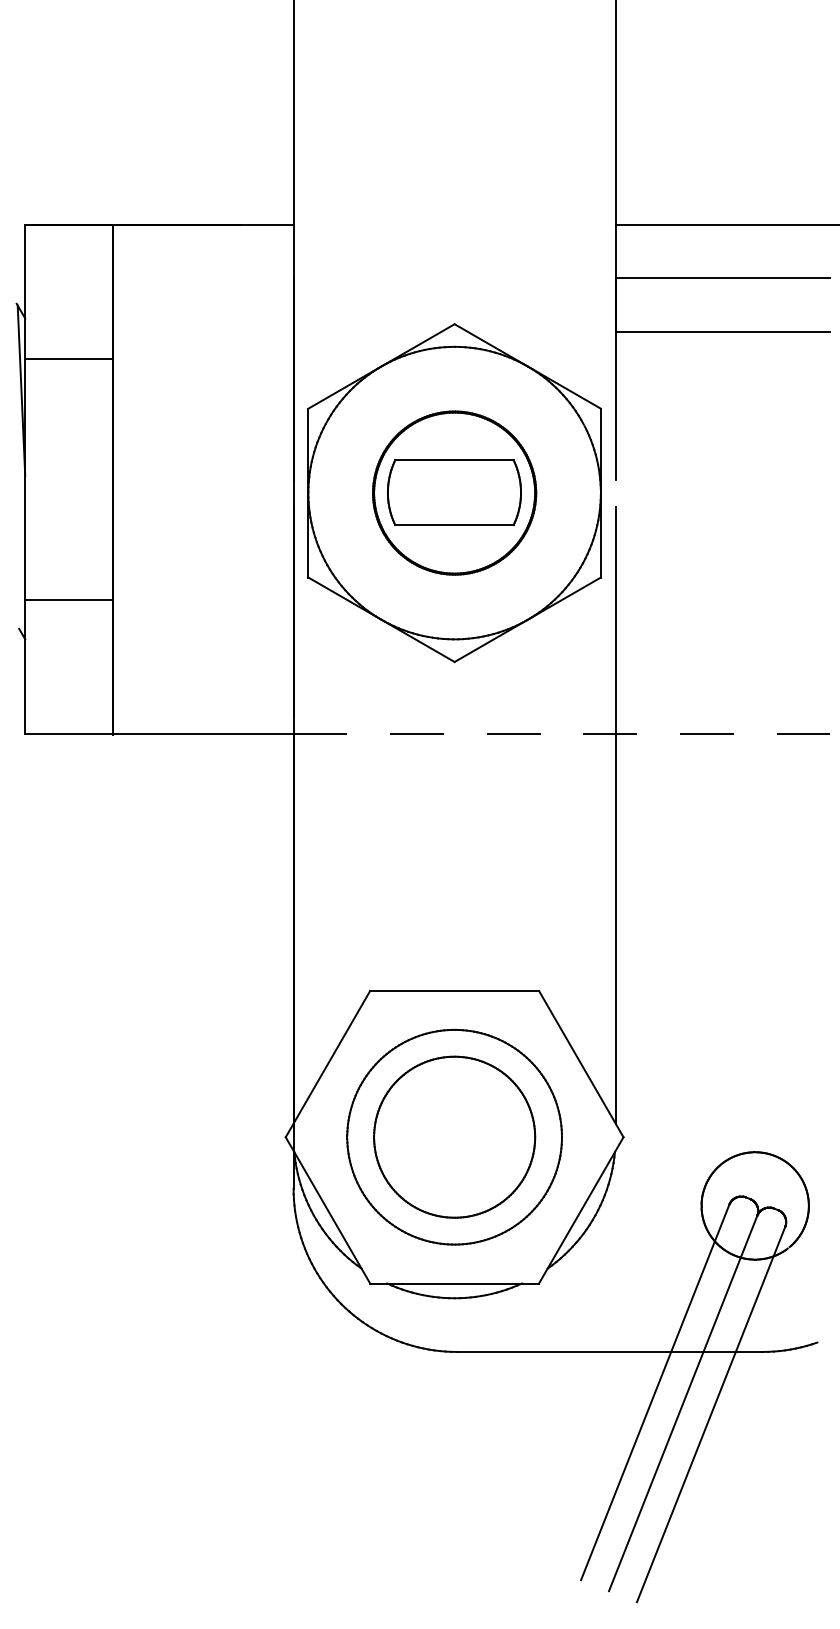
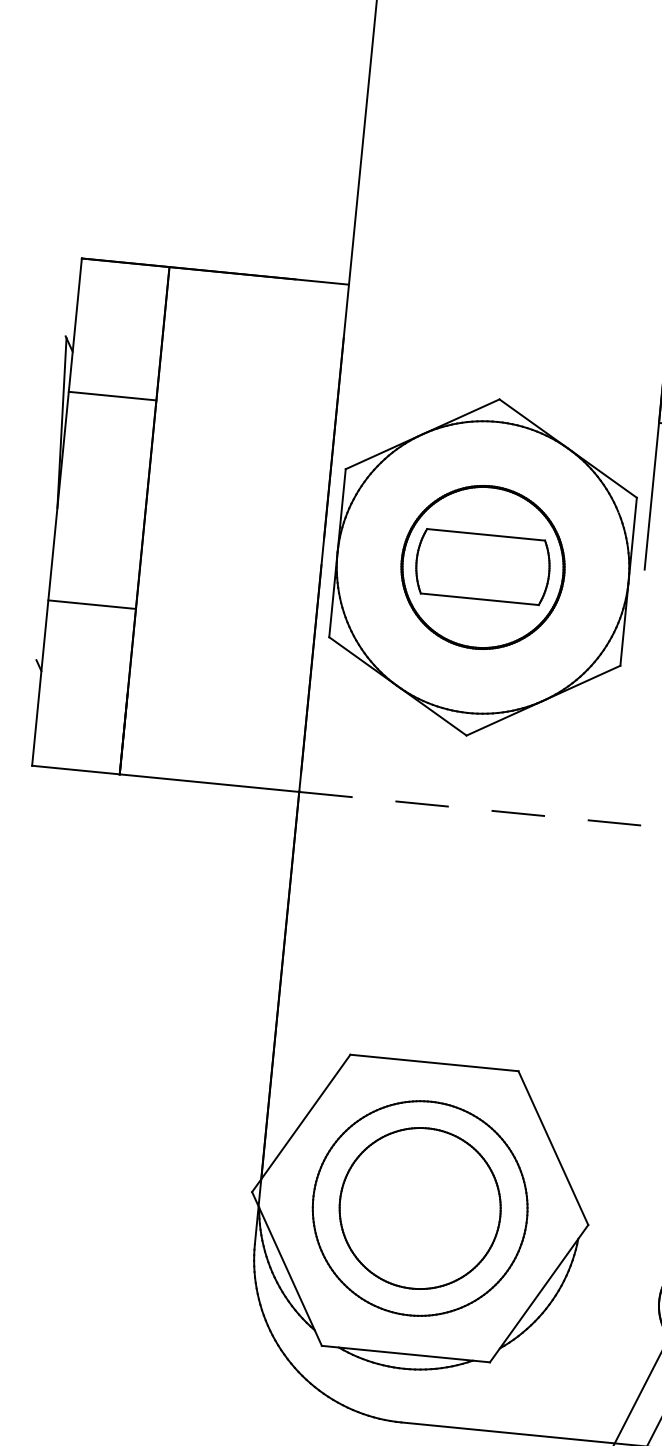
line: (69, 600) -> (92, 604), moved
line: (615, 814) -> (611, 903), removed

